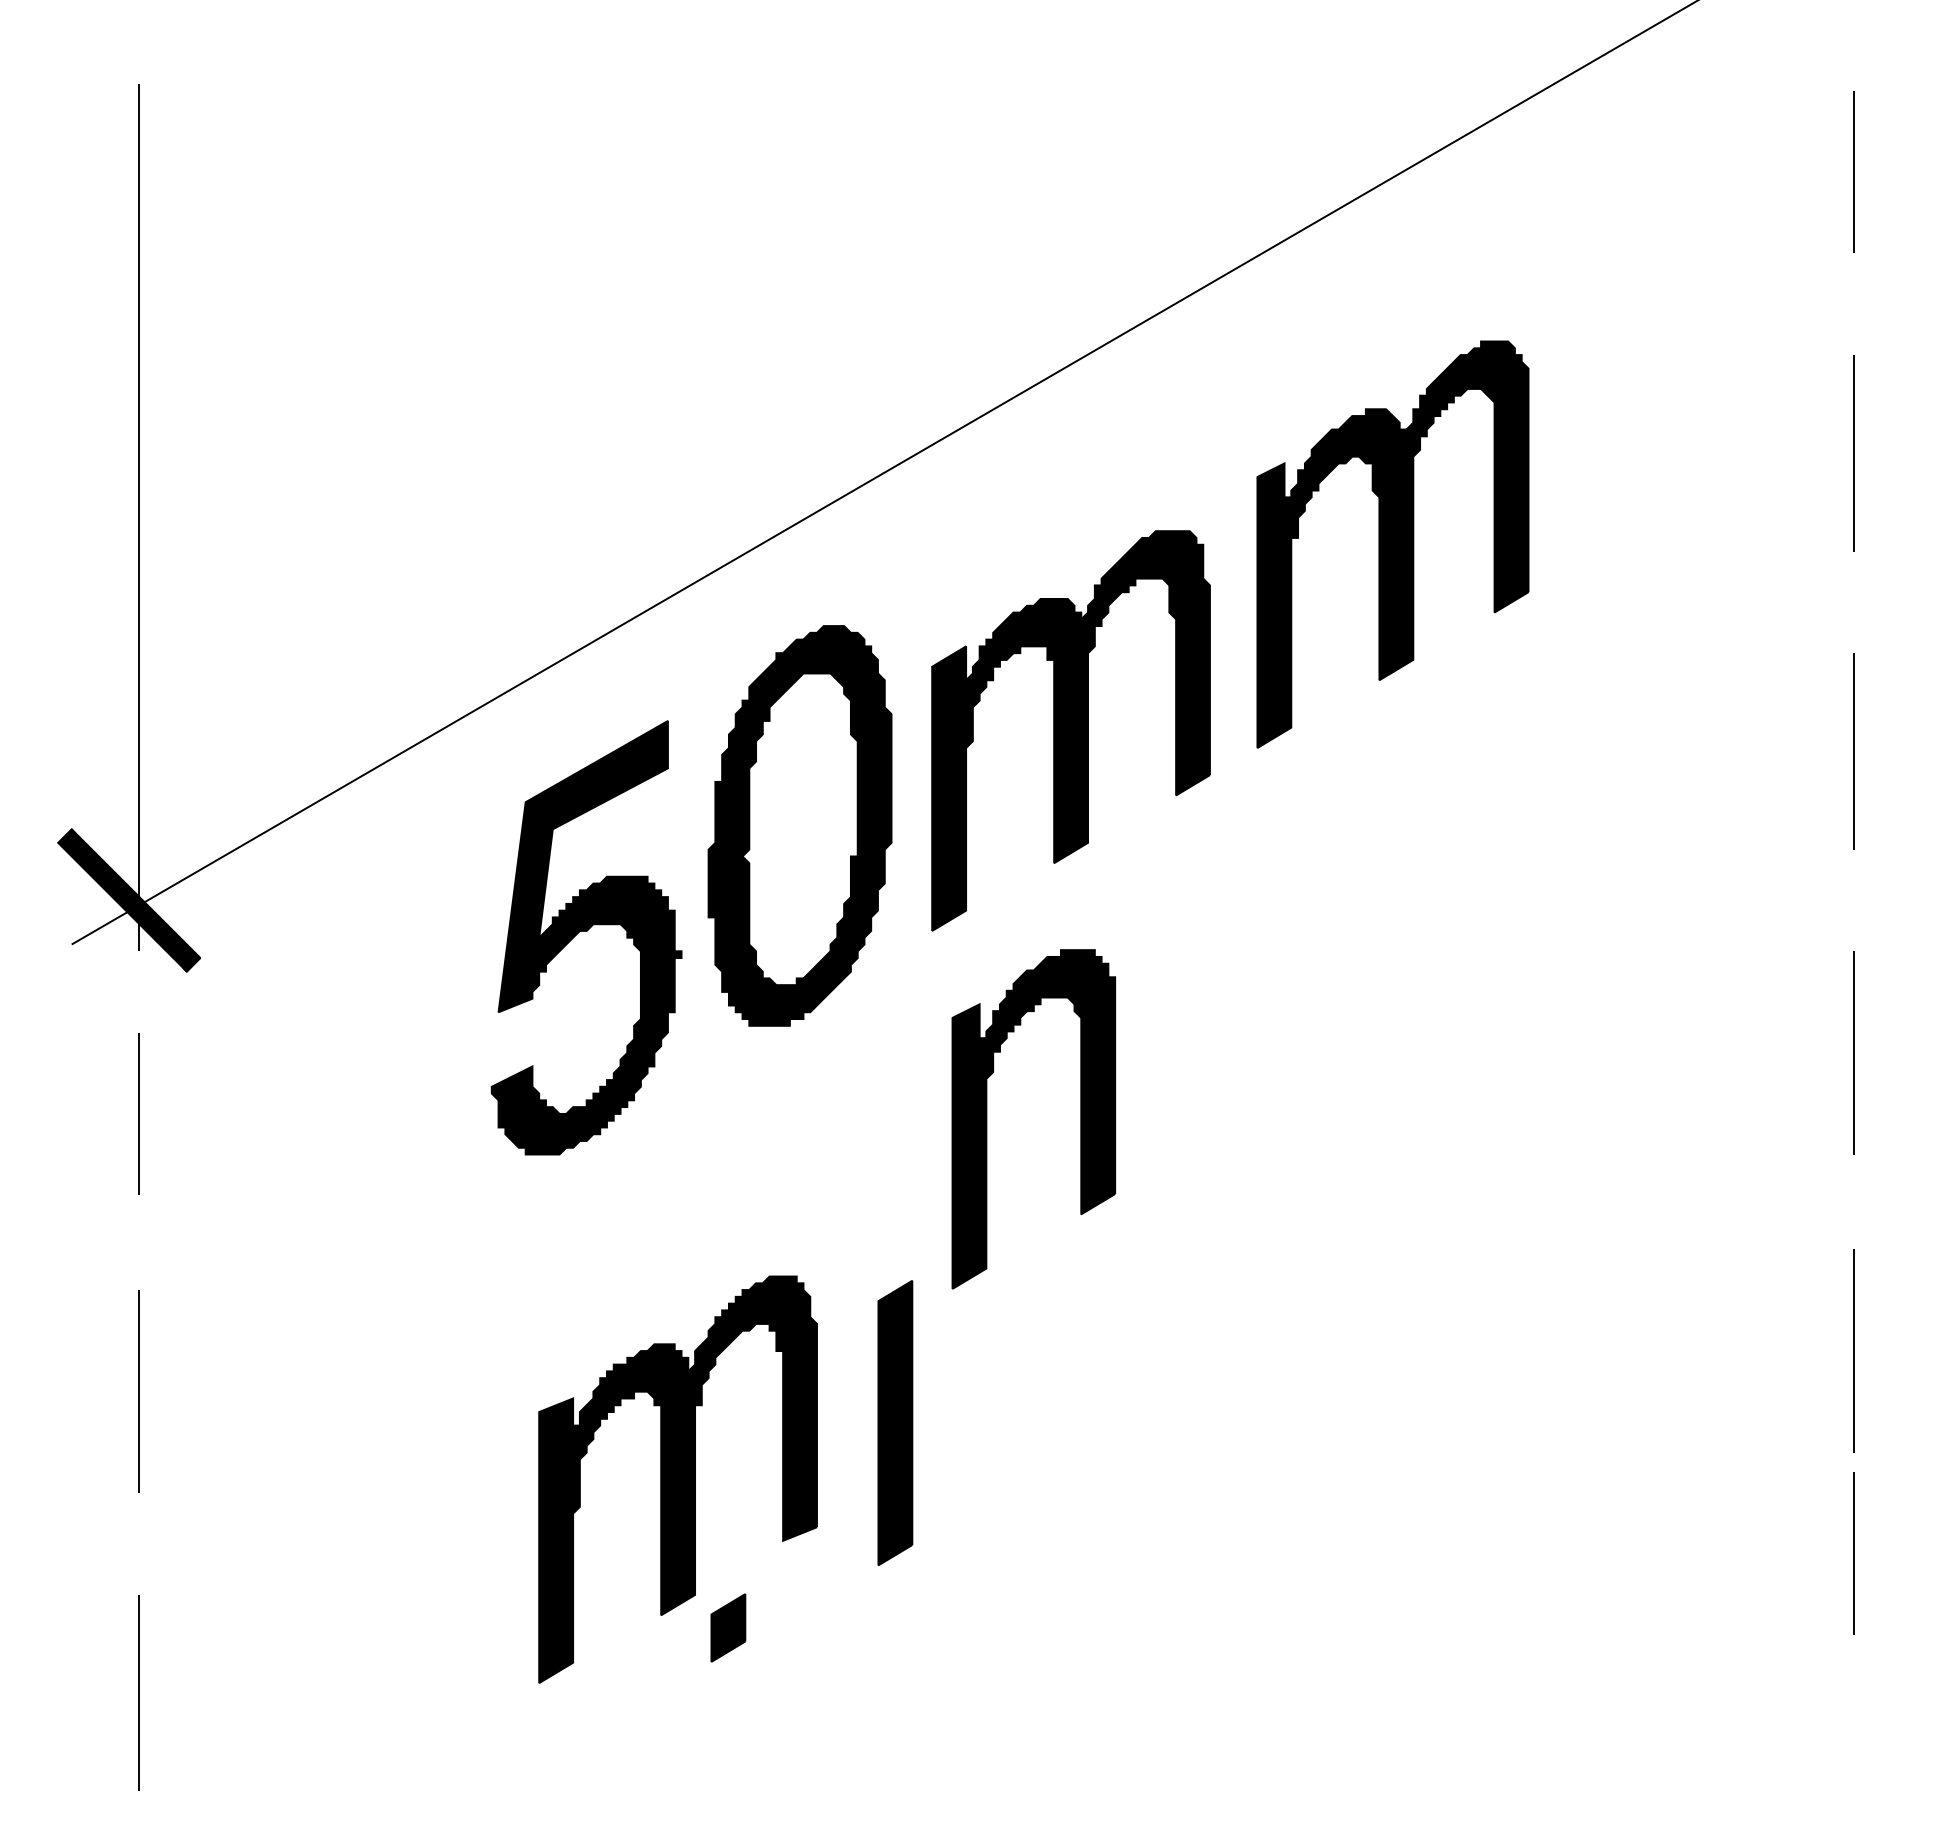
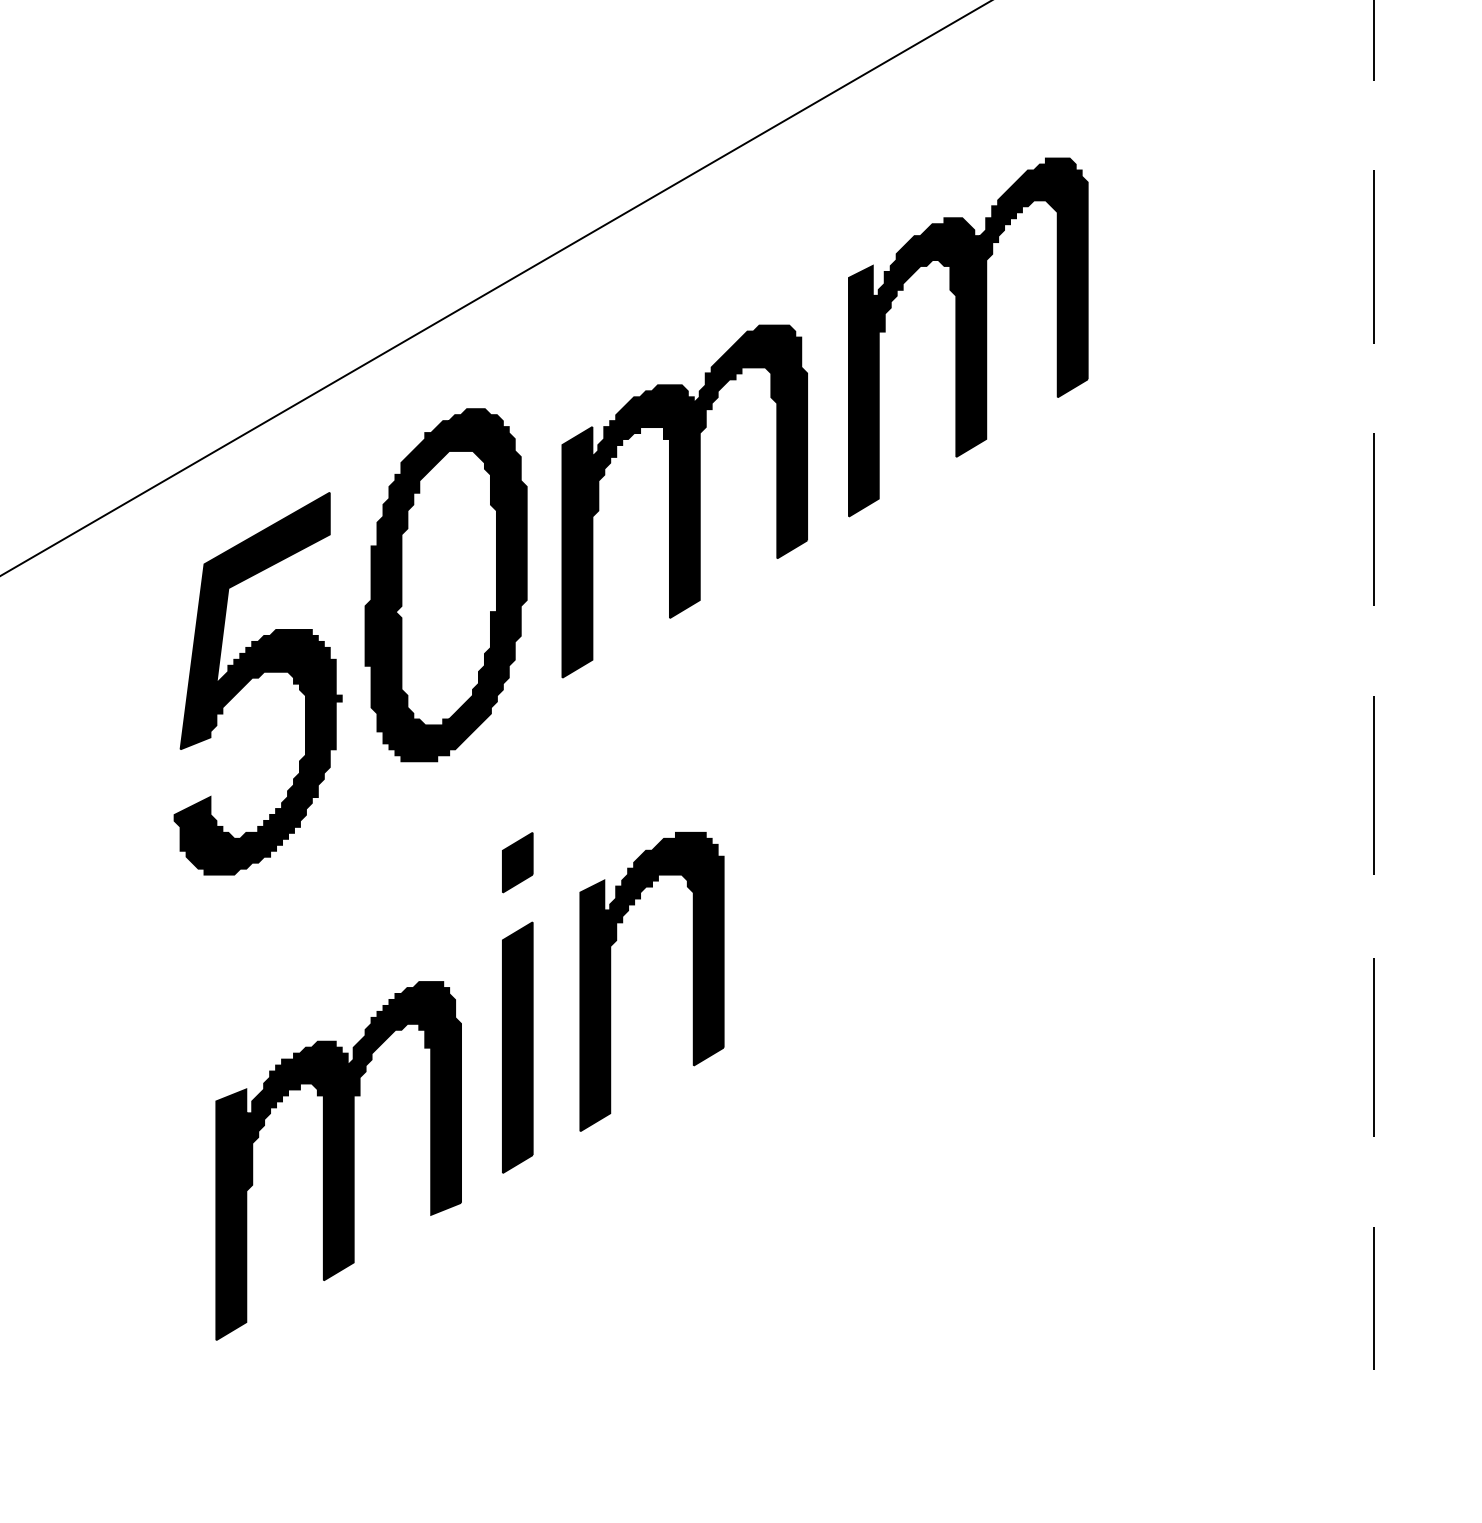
part: (987, 1119) -> (611, 982), moved
part: (895, 1422) -> (517, 1047), moved
line: (1853, 1553) -> (1373, 1298), moved
part: (728, 1627) -> (517, 862), moved

